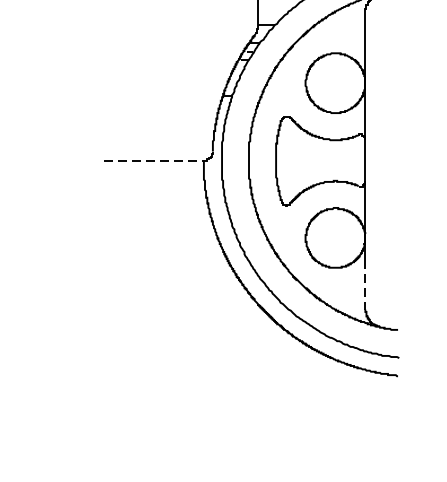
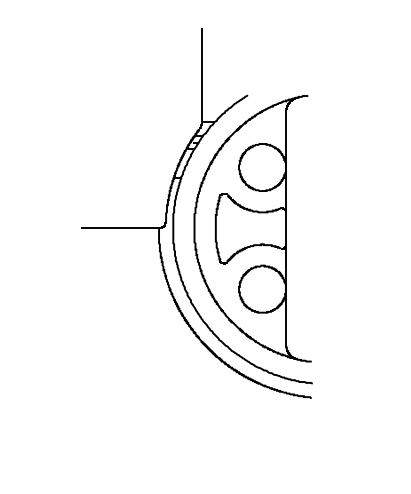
line: (154, 160) -> (120, 228), dashed -> solid
line: (365, 282) -> (286, 324), dashed -> solid

